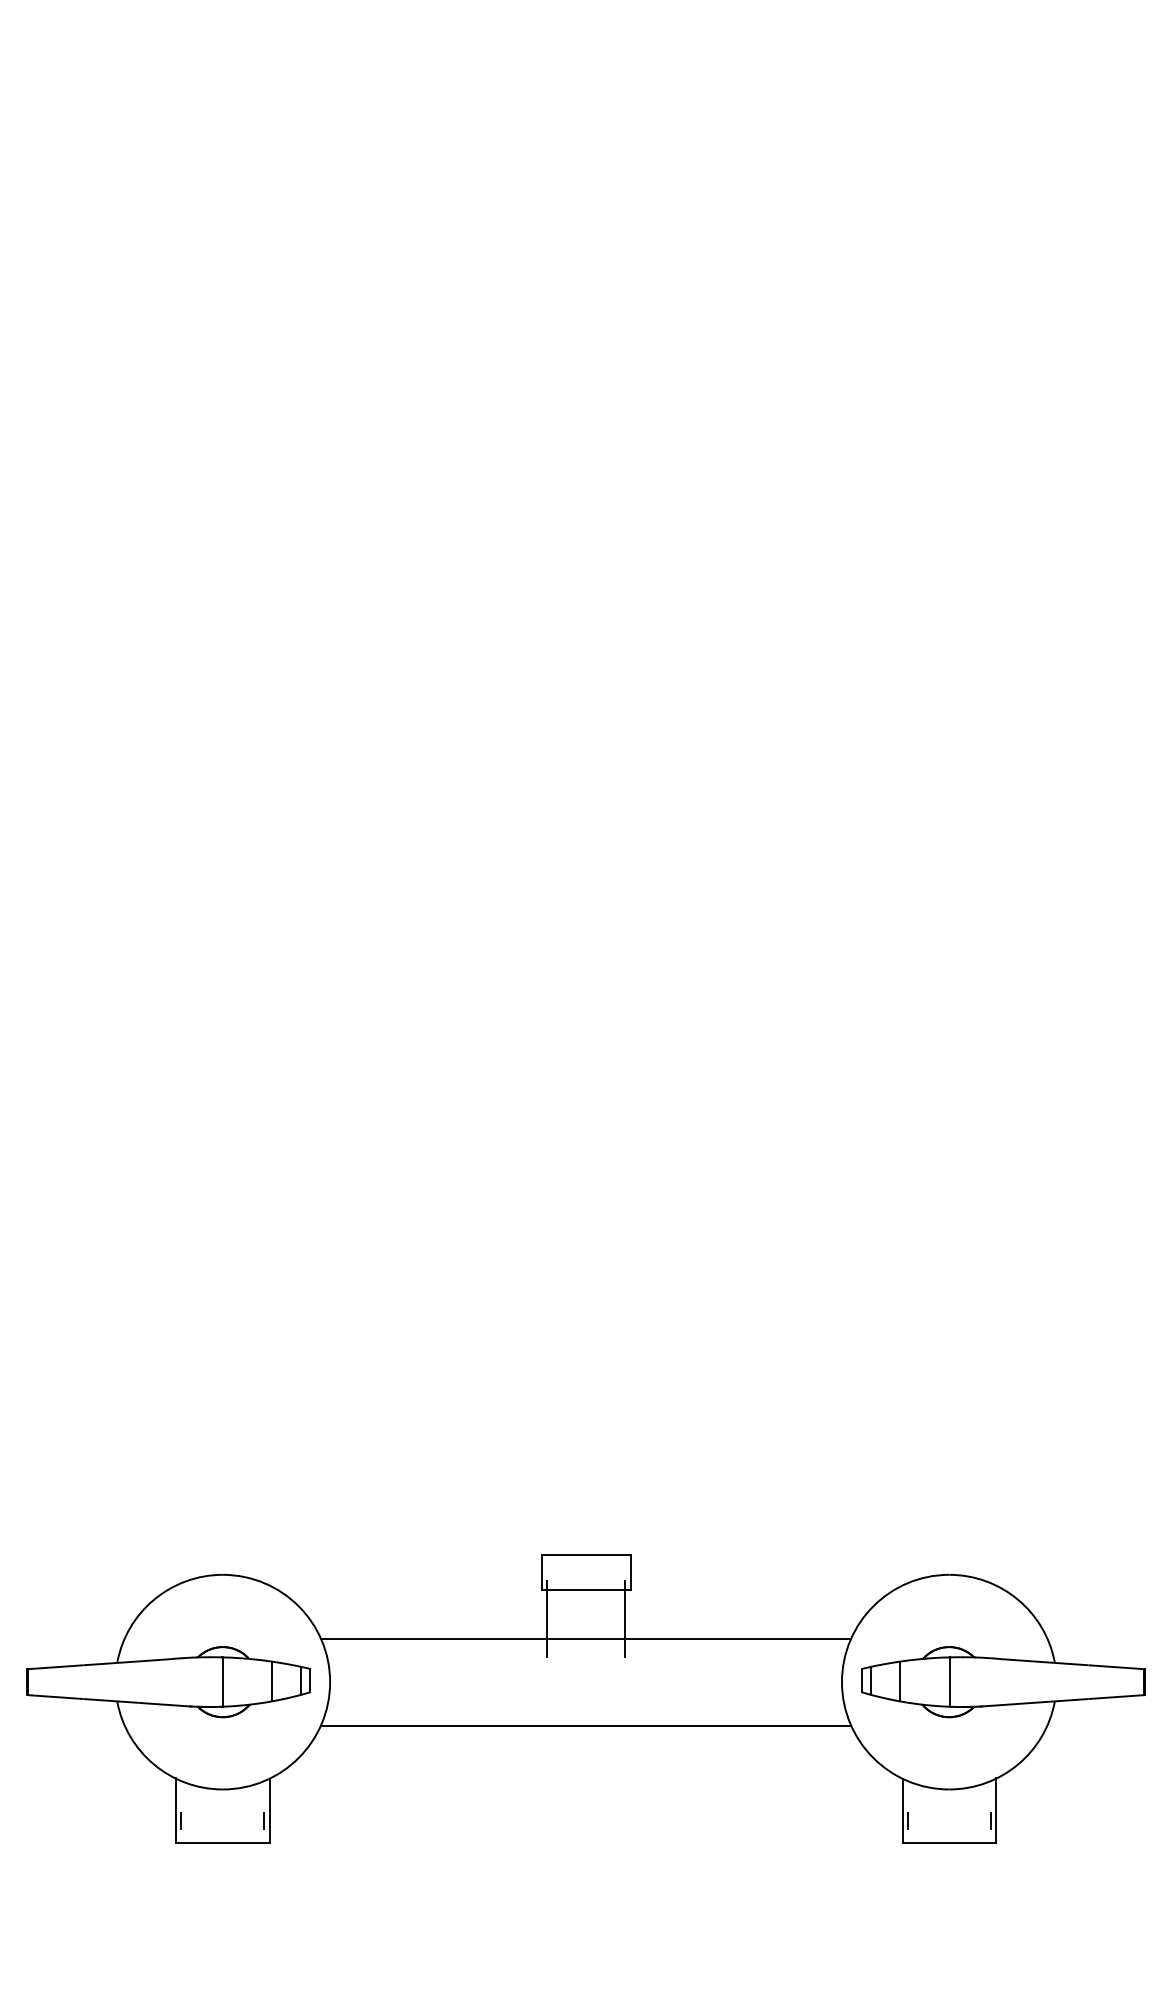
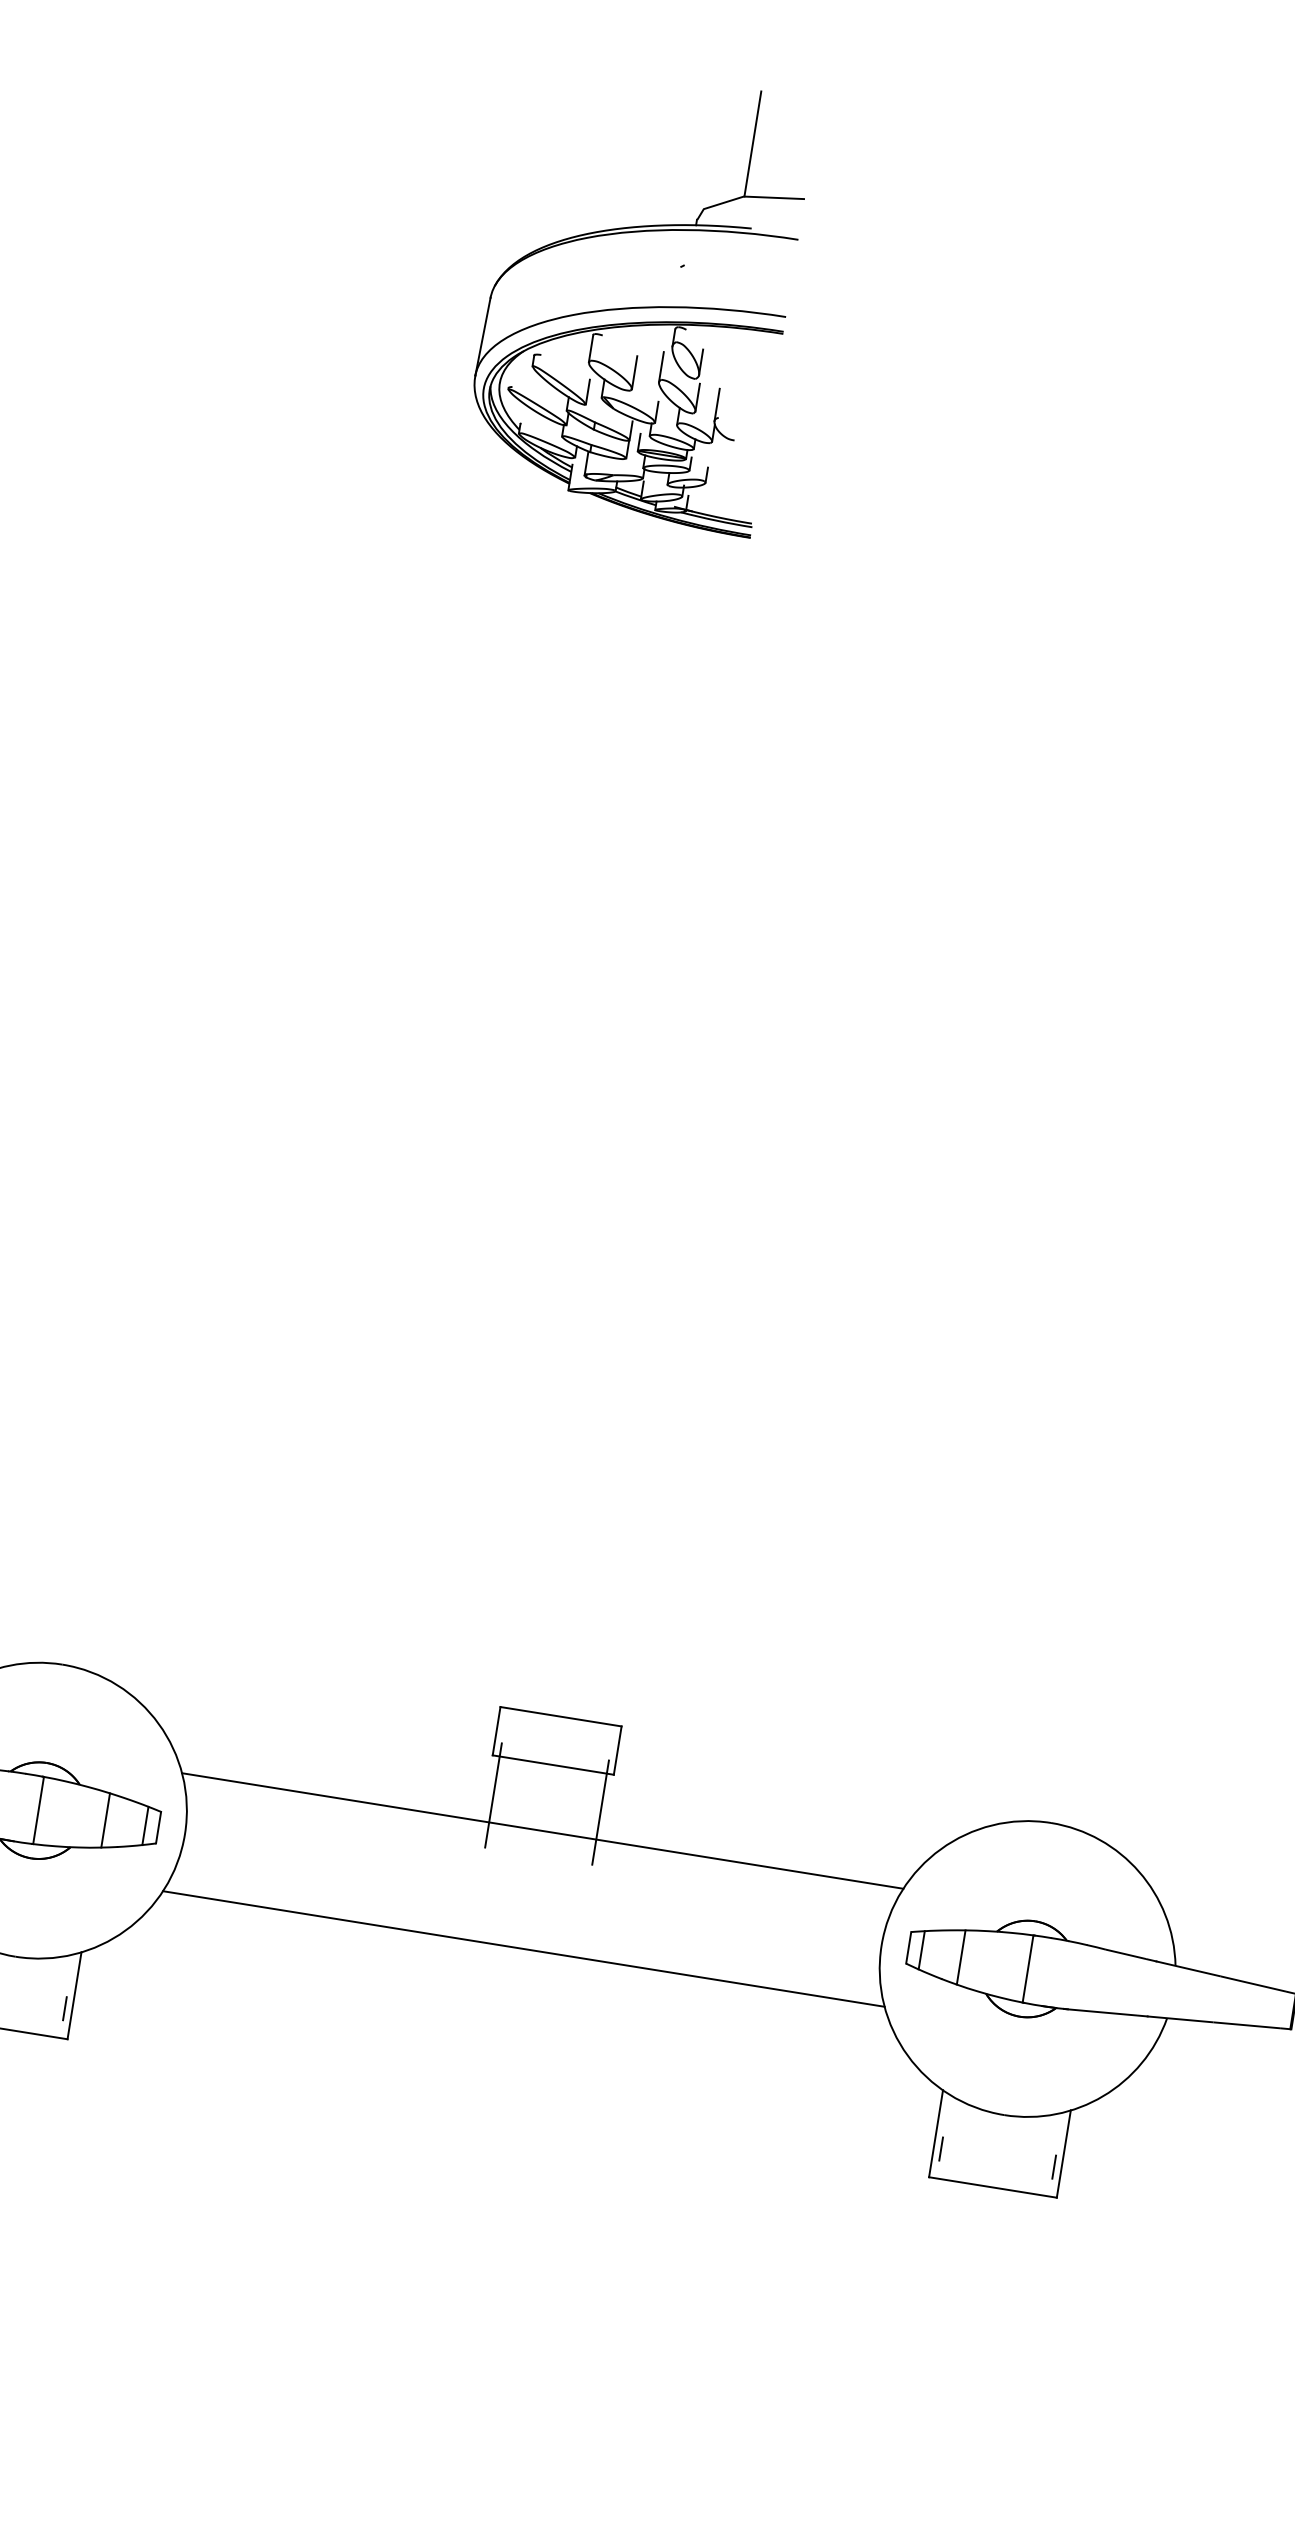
part: (479, 535) -> (638, 306), added

